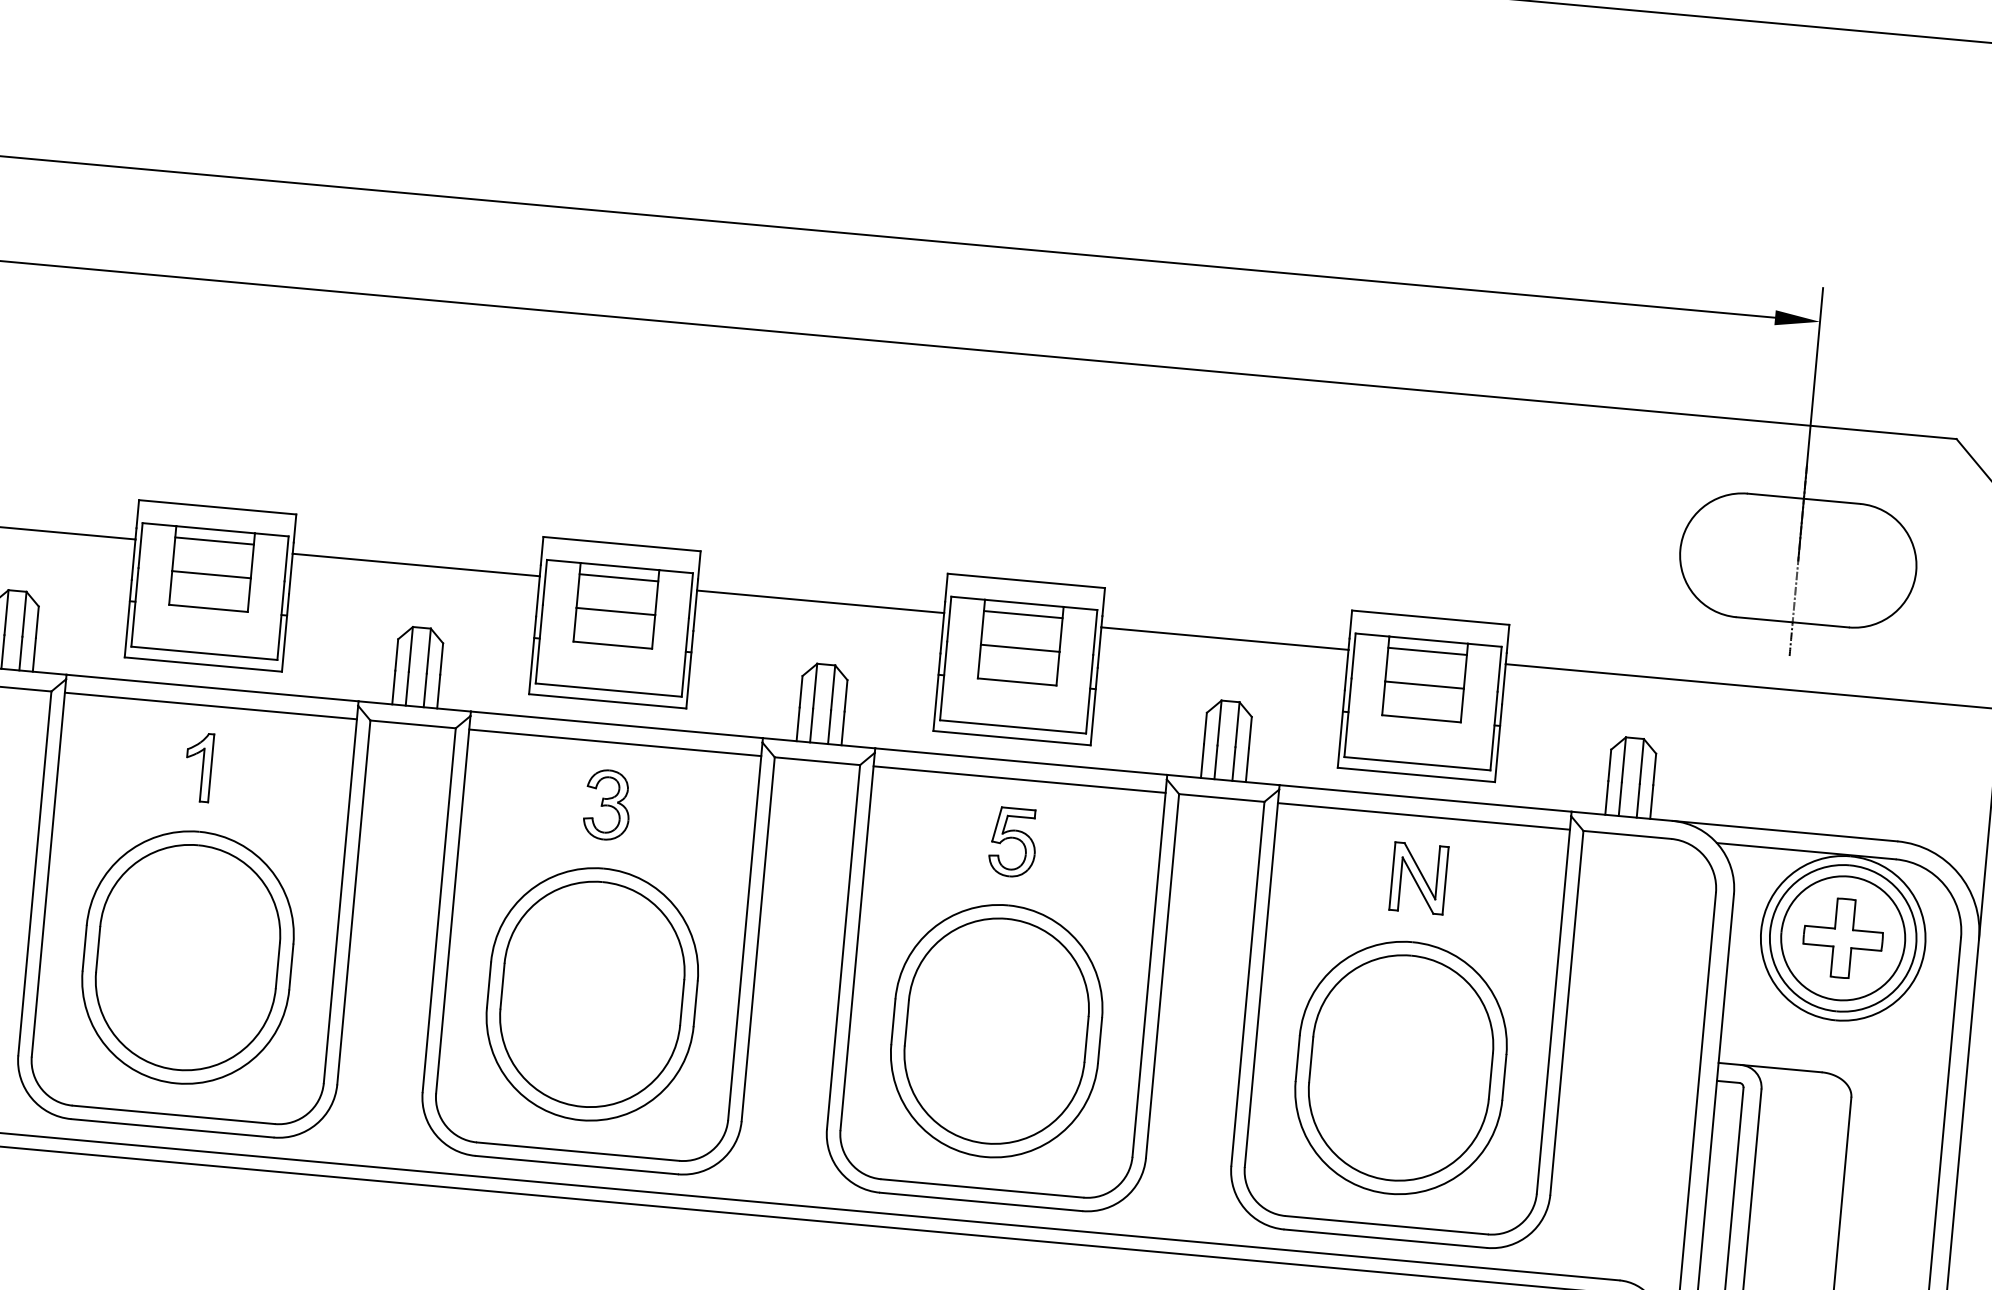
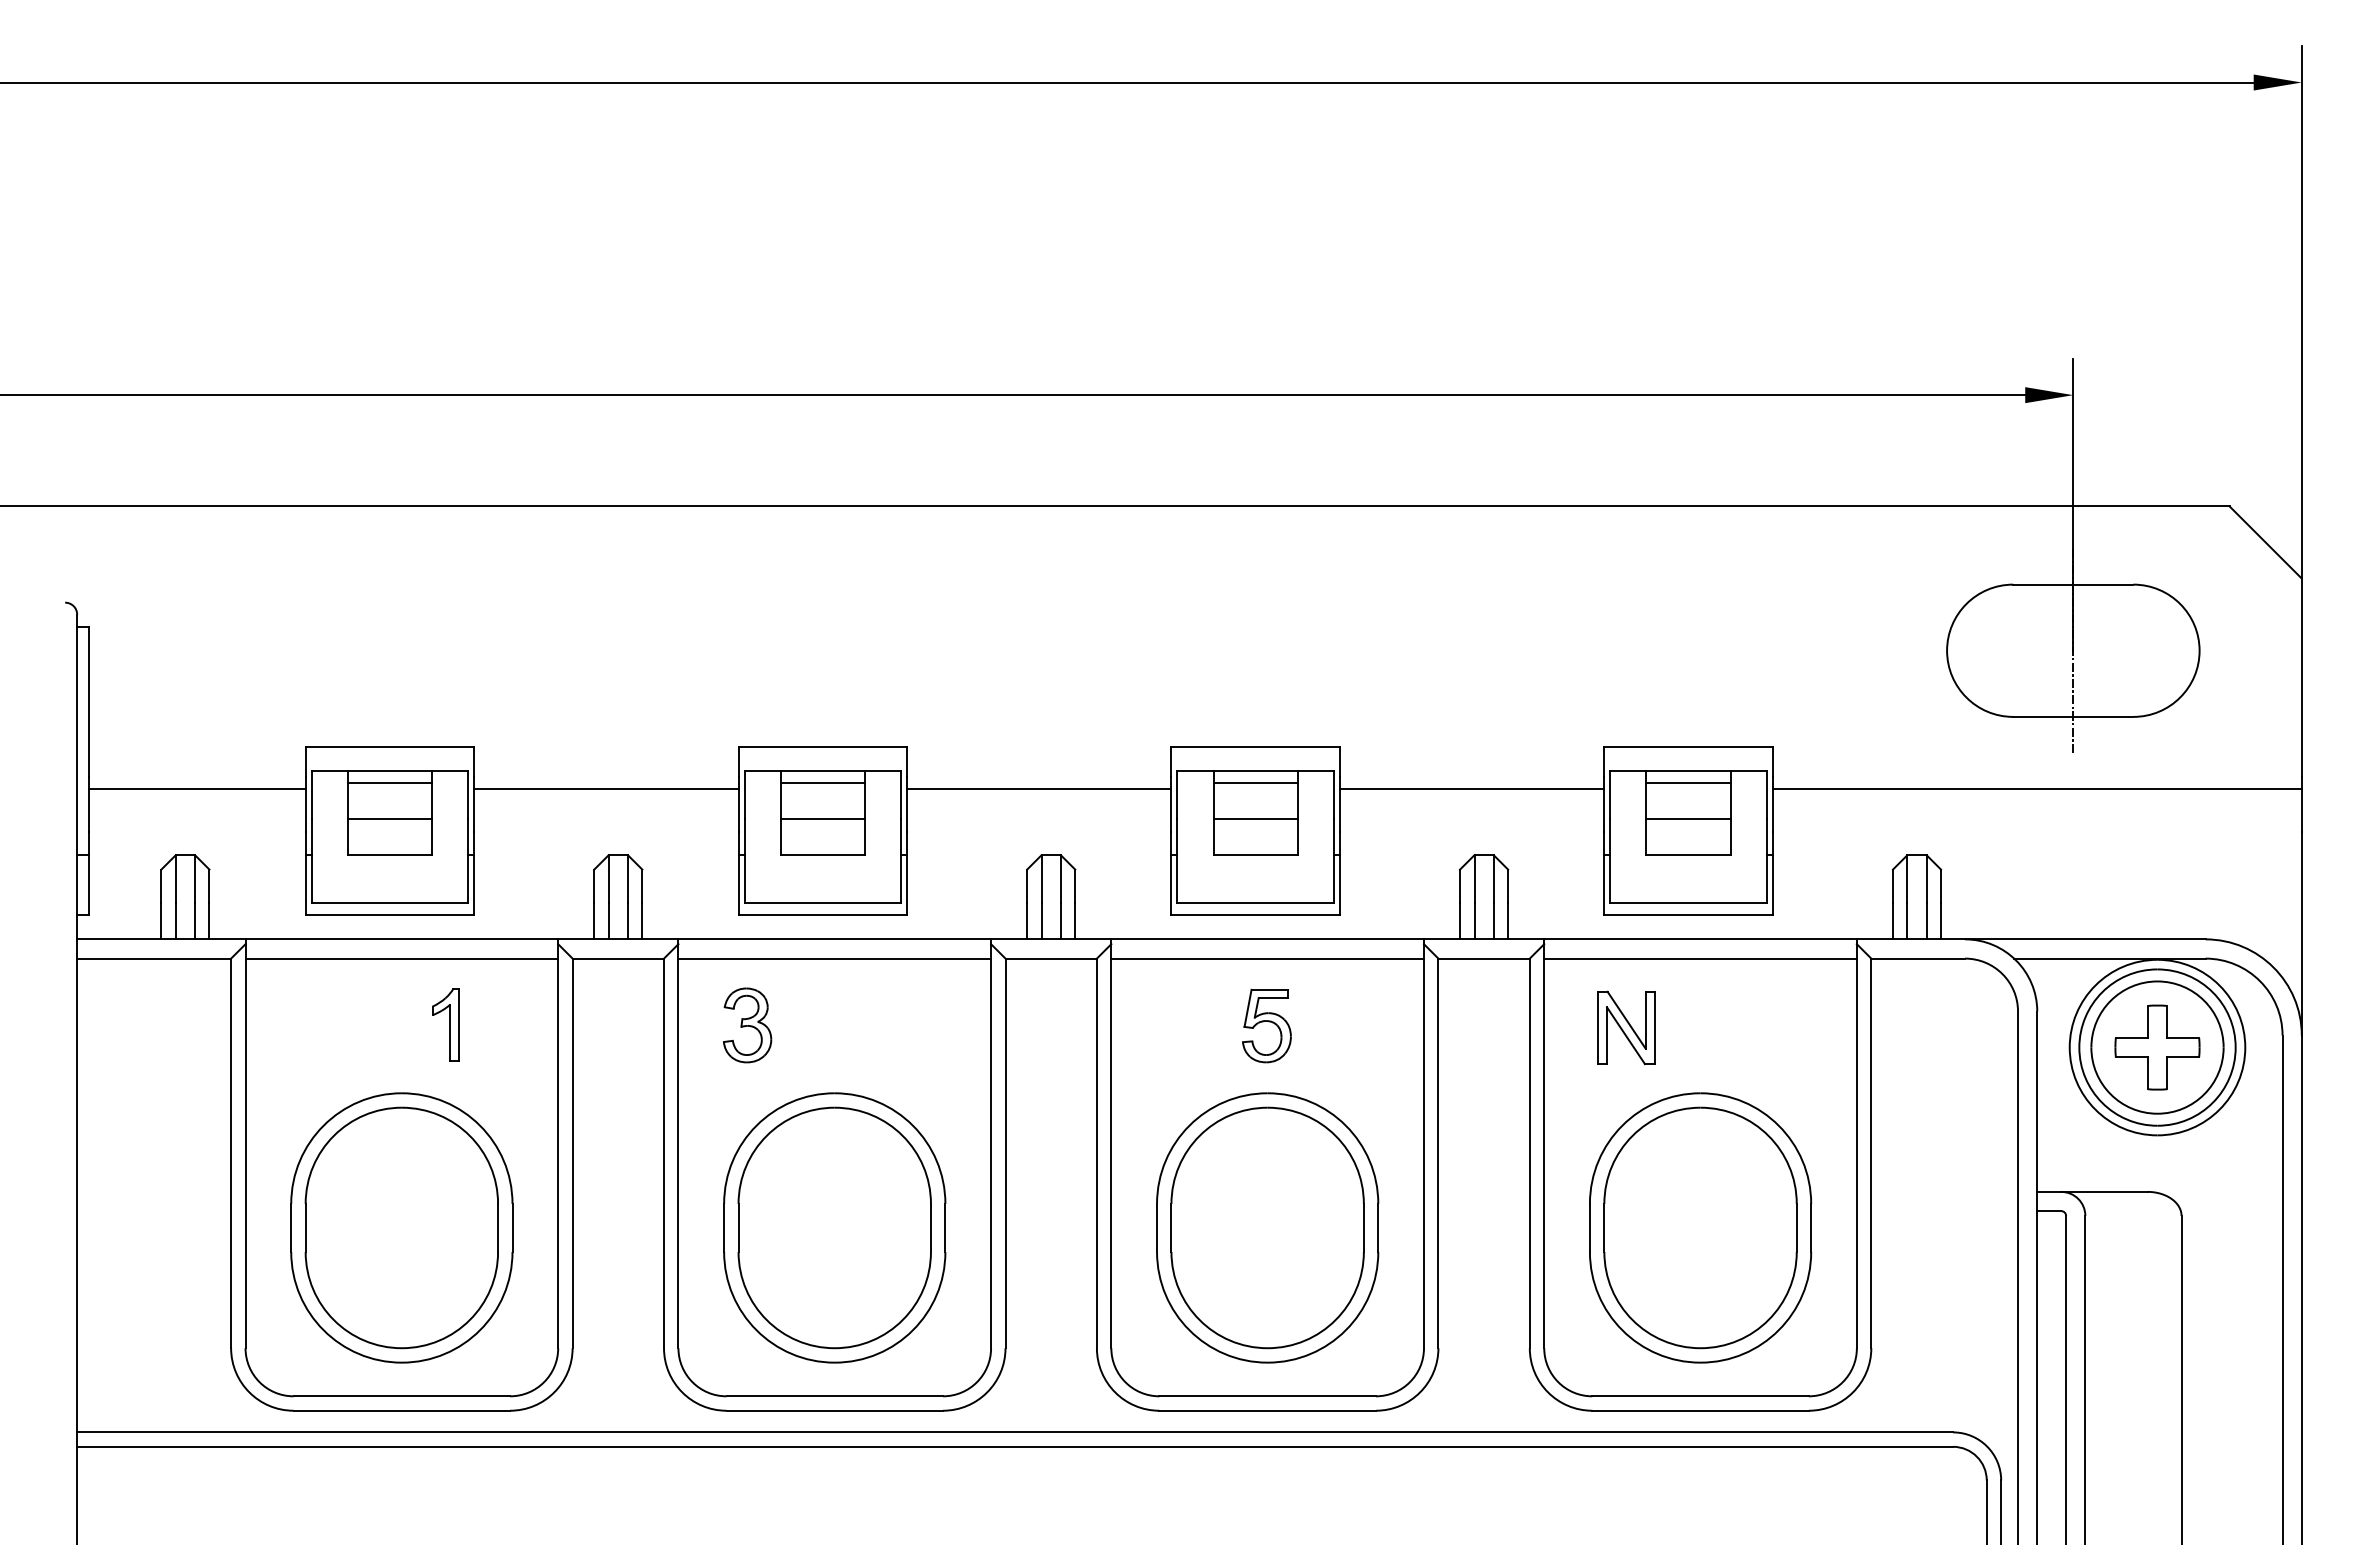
part: (198, 766) -> (445, 1024), moved
part: (607, 805) -> (747, 1025), moved
part: (1419, 878) -> (1626, 1027), moved

